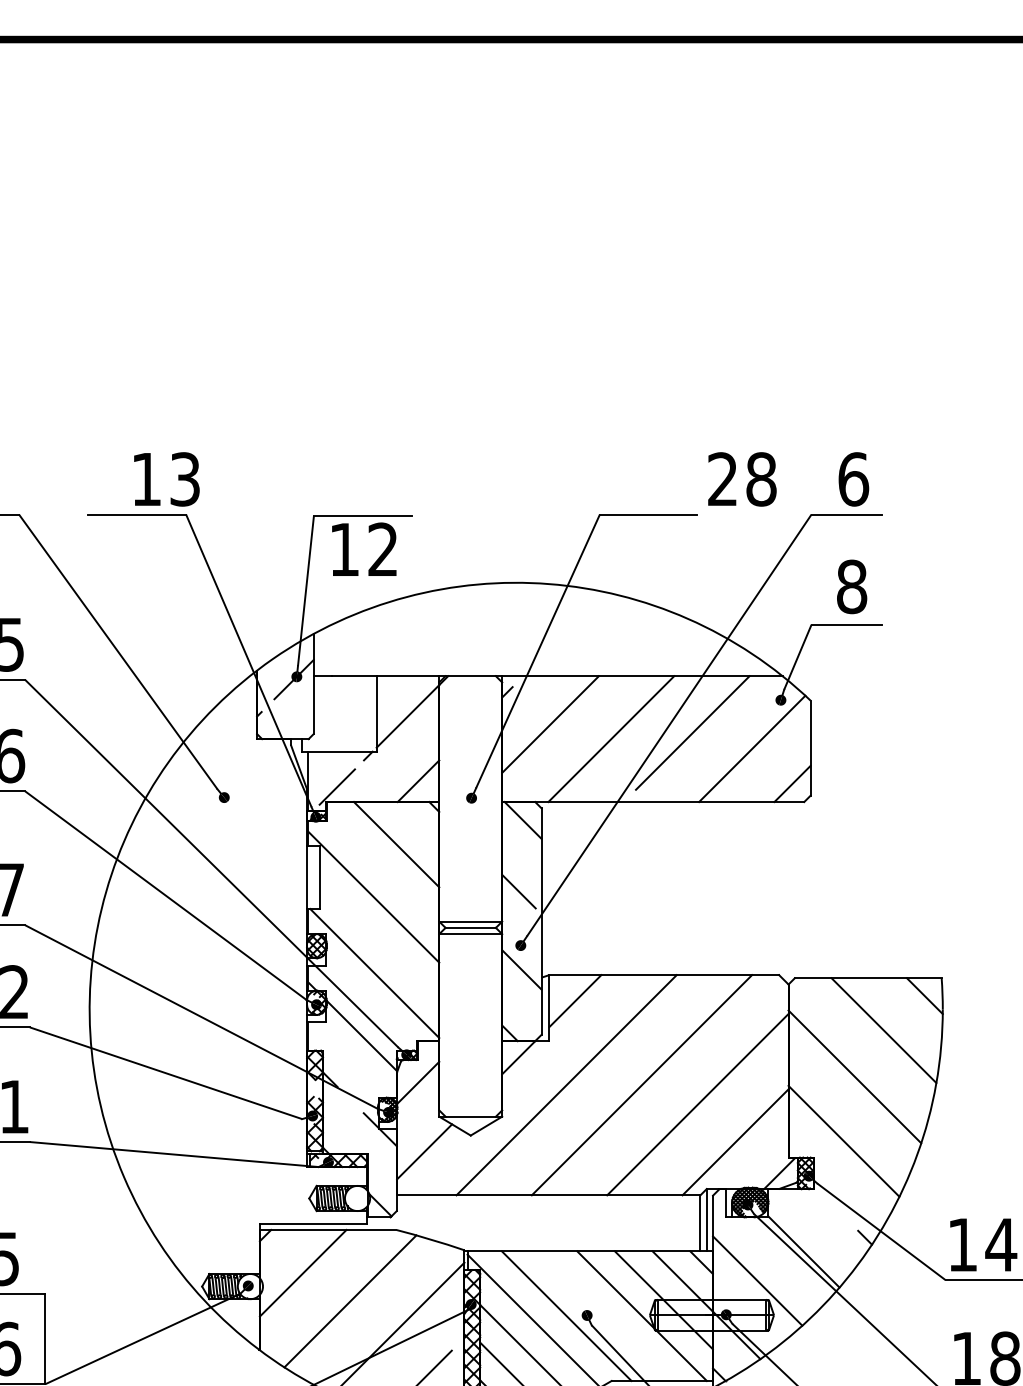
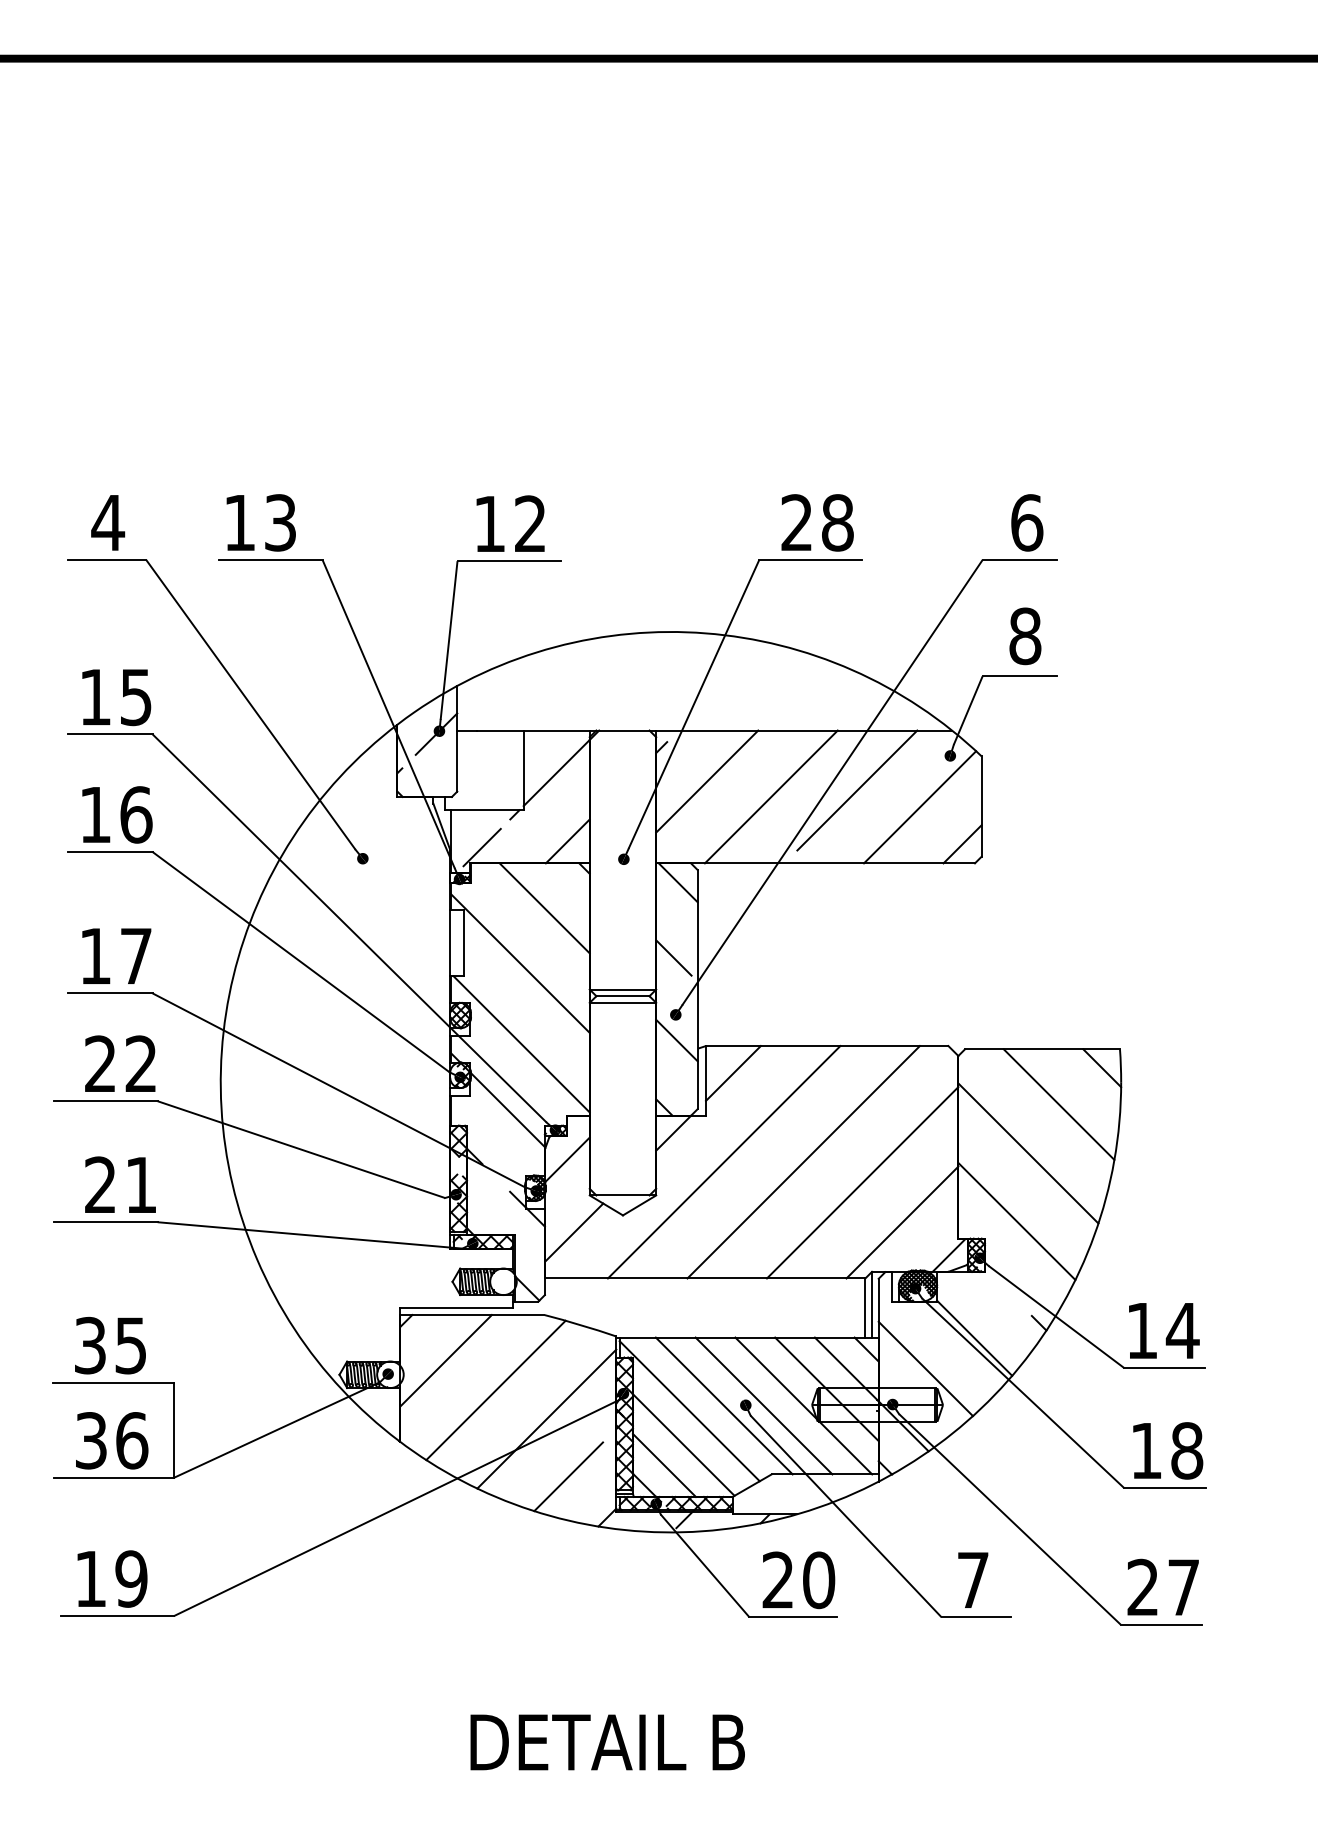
text: (166, 479) -> (260, 522), moved
text: (742, 479) -> (817, 522), moved
text: (364, 549) -> (510, 523), moved
line: (603, 1315) -> (763, 1405), added

